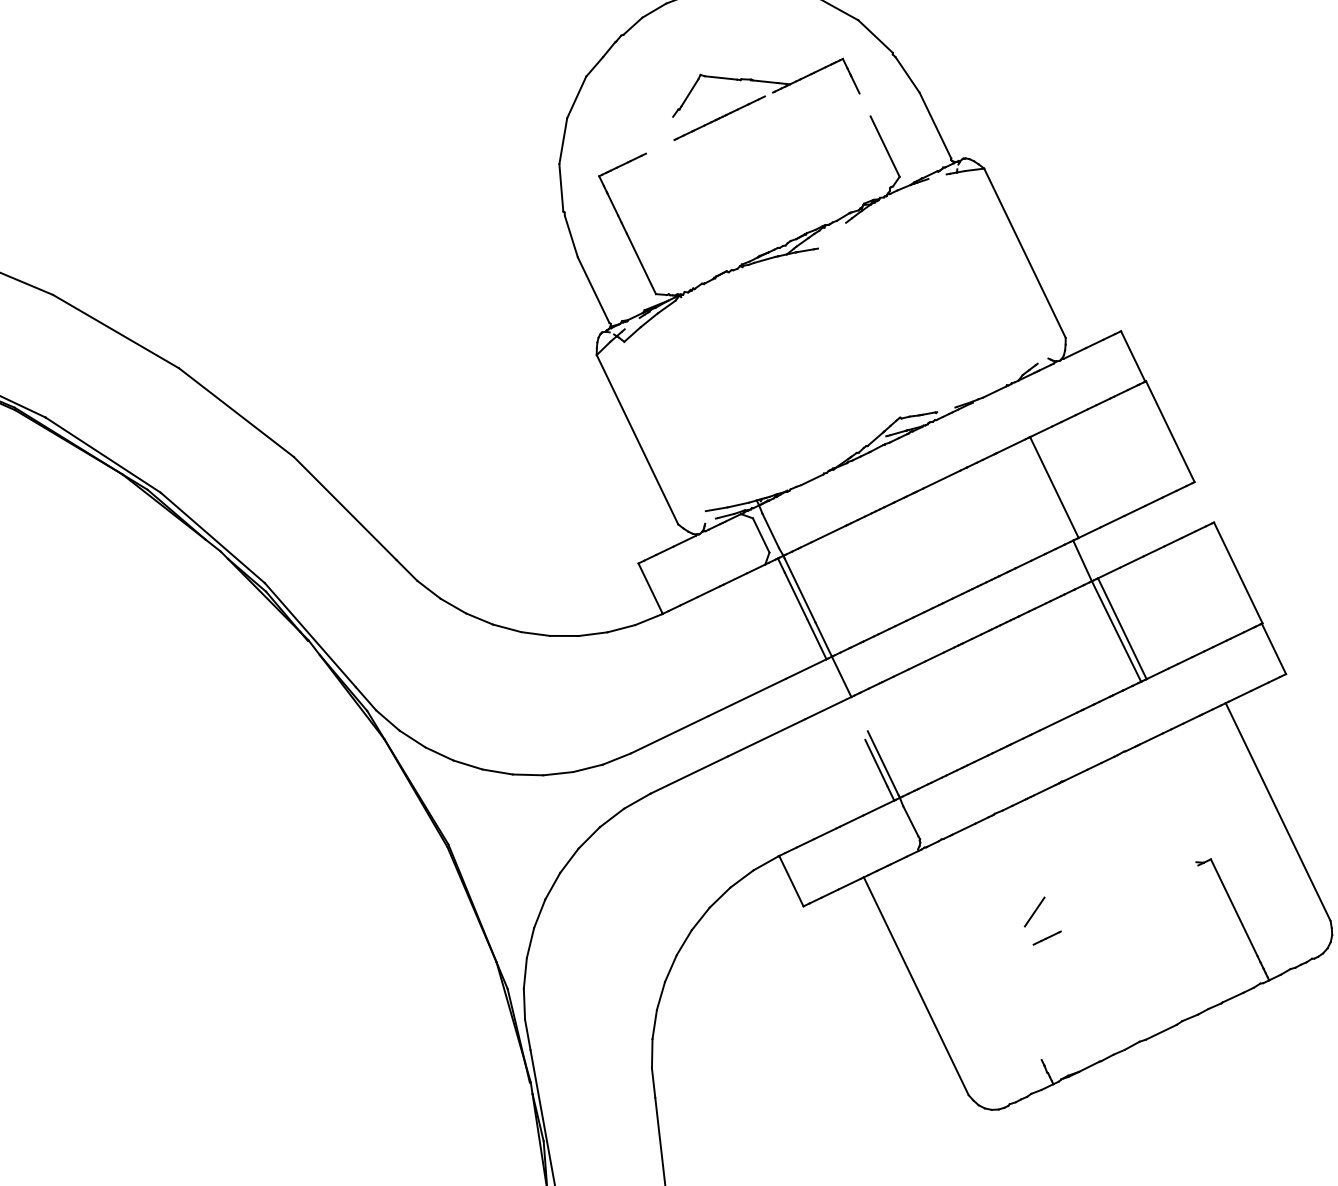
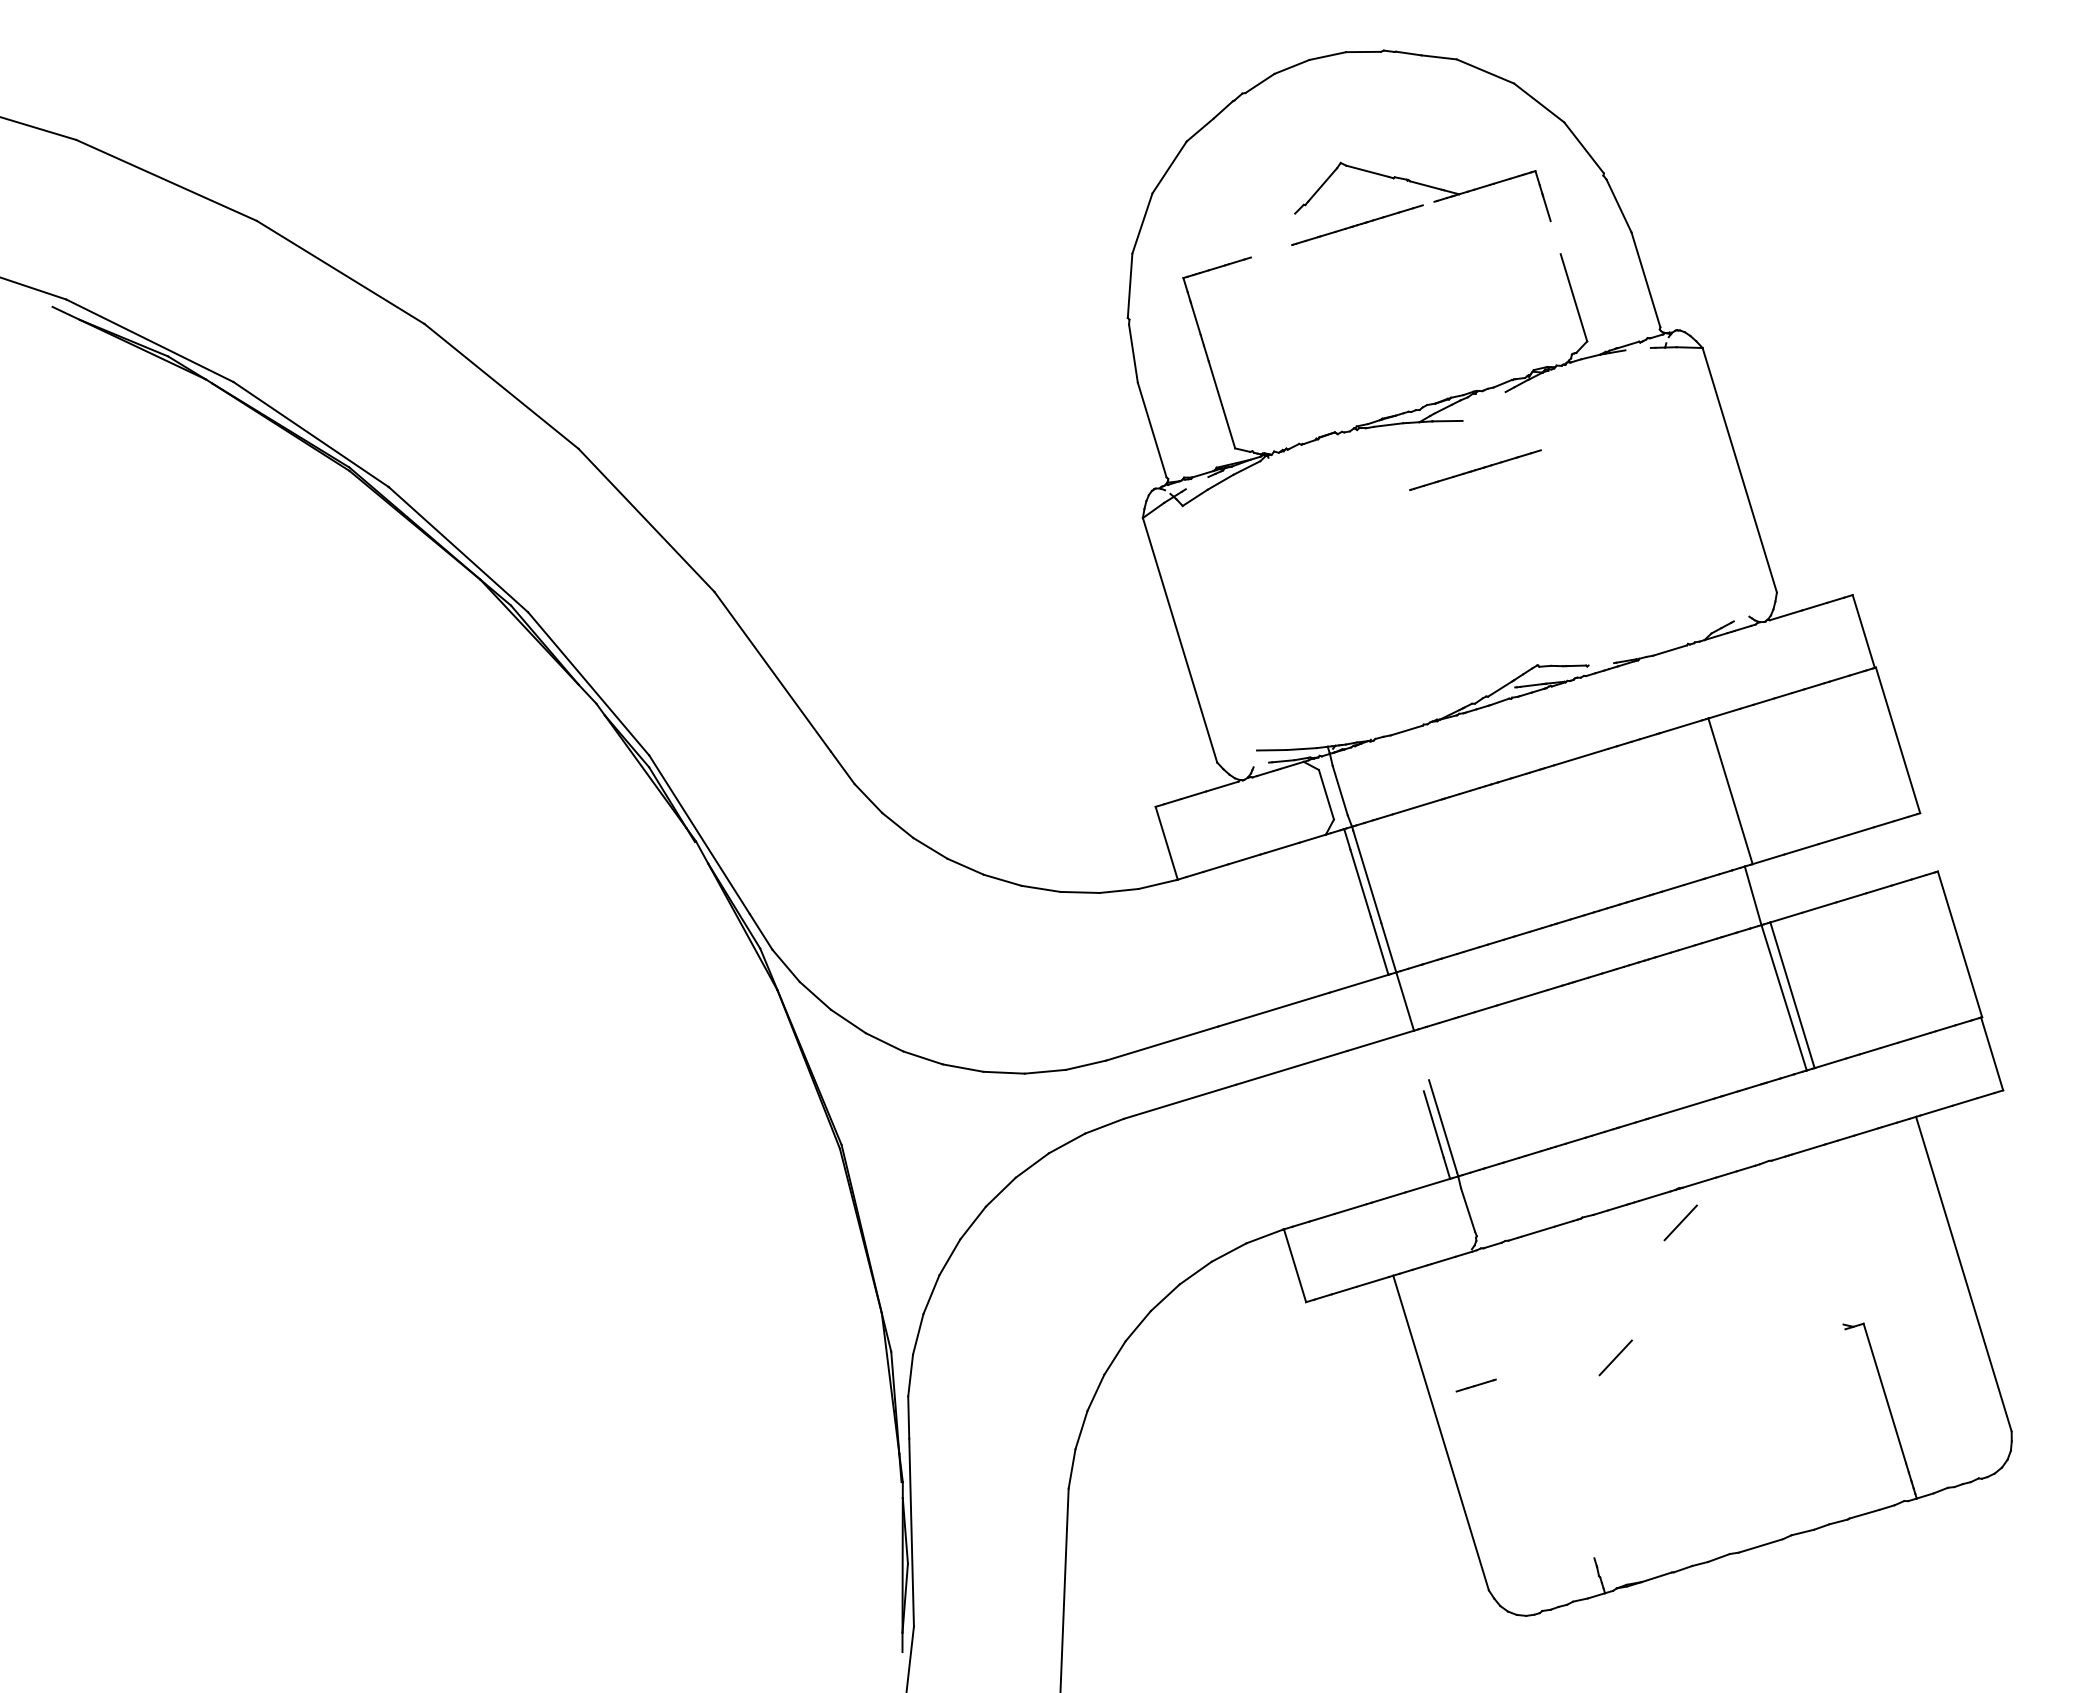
line: (832, 282) -> (1475, 469), added
line: (1066, 806) -> (1680, 1222), added
line: (1046, 938) -> (1475, 1385), moved

